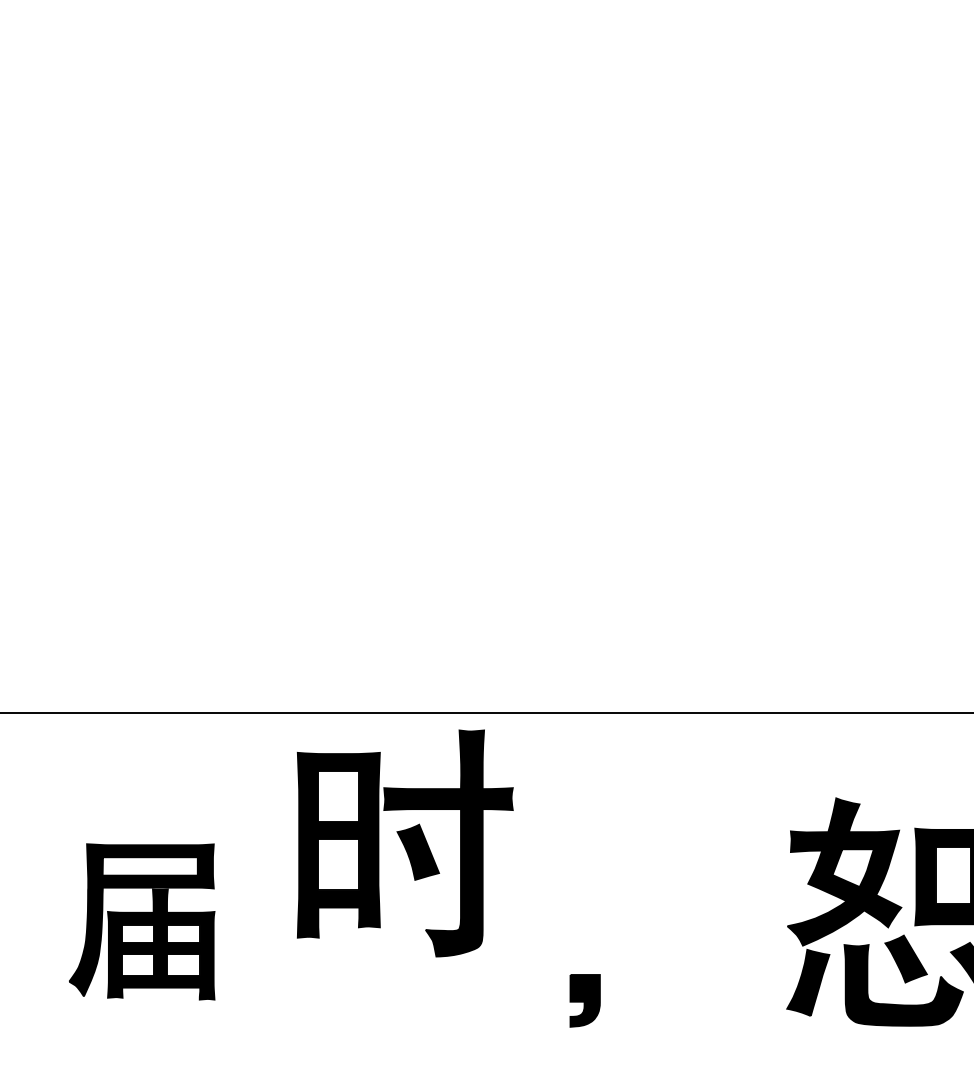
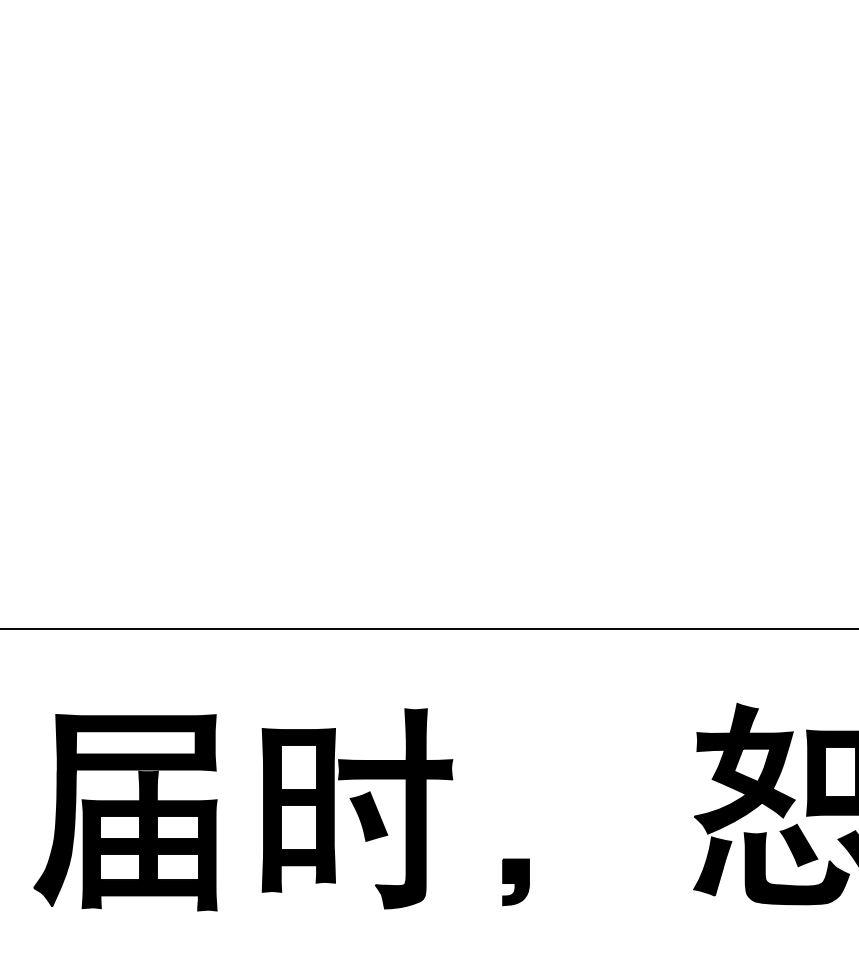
part: (404, 843) -> (356, 808), moved
part: (141, 921) -> (124, 812), size x1.43

